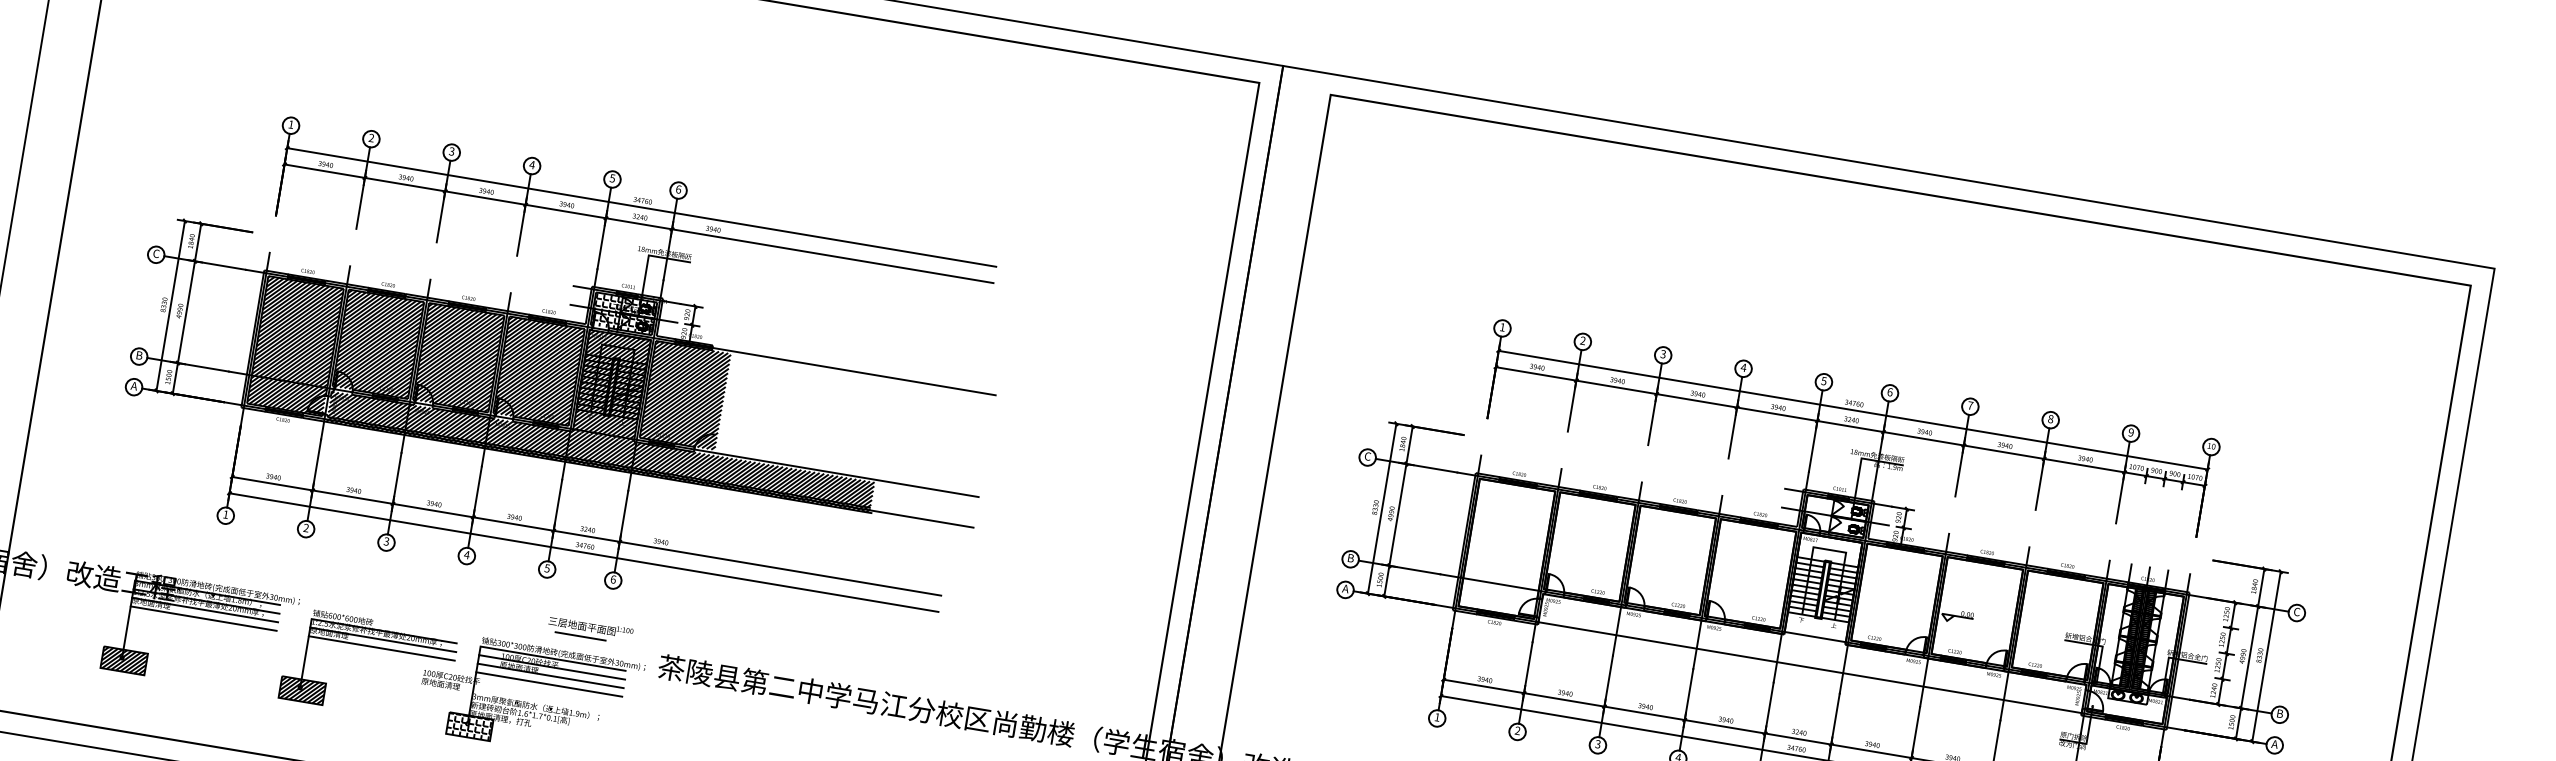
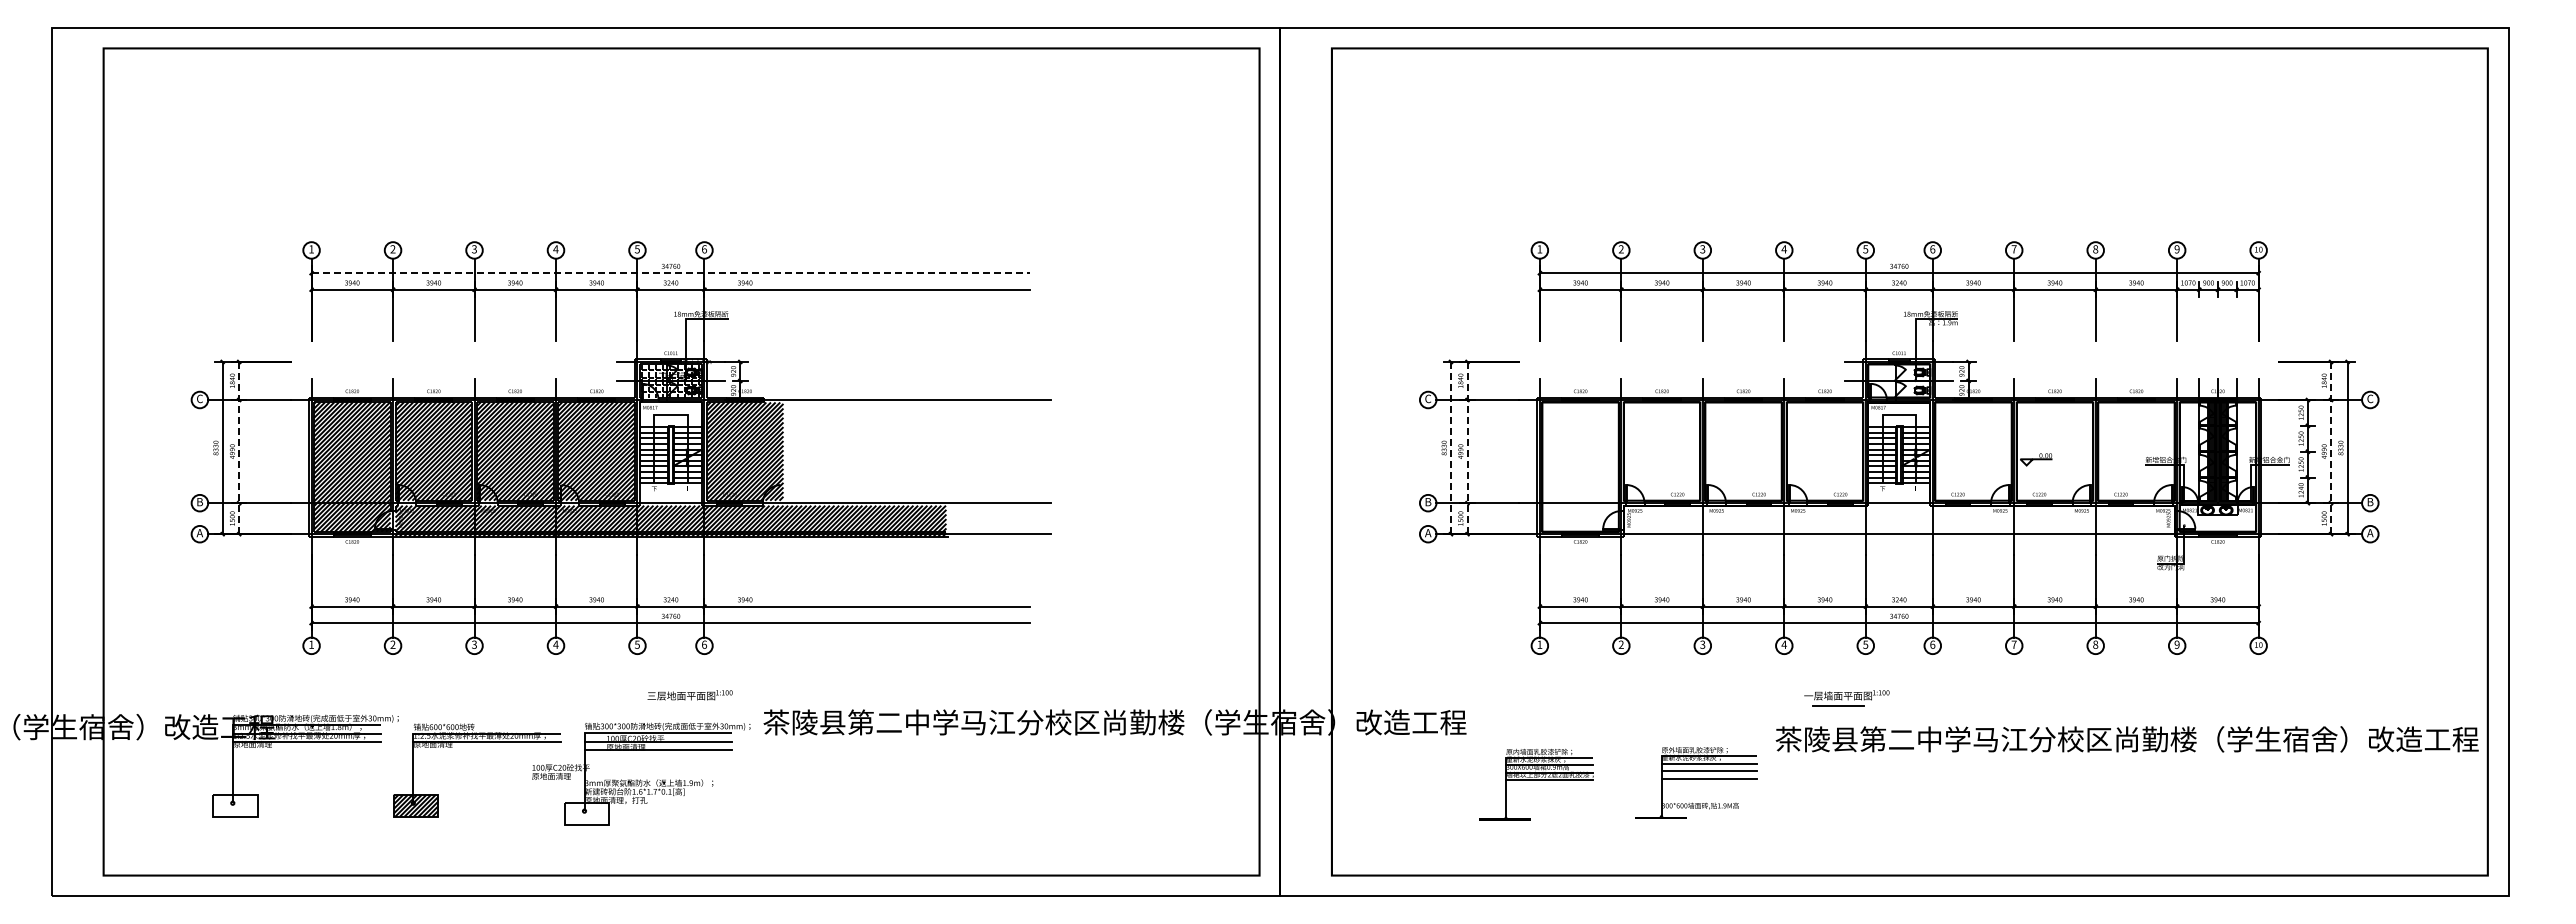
line: (642, 207) -> (671, 273), solid -> dashed
line: (187, 308) -> (239, 447), solid -> dashed
hatch: (611, 385) -> (670, 453), removed
line: (1381, 508) -> (1450, 447), solid -> dashed
line: (1398, 510) -> (1467, 447), solid -> dashed
line: (203, 618) -> (306, 750), removed
line: (580, 636) -> (681, 706), removed
line: (382, 647) -> (487, 750), removed
line: (2250, 653) -> (2331, 447), solid -> dashed
hatch: (124, 660) -> (235, 805), removed
line: (549, 684) -> (658, 758), removed
hatch: (469, 726) -> (586, 813), removed

